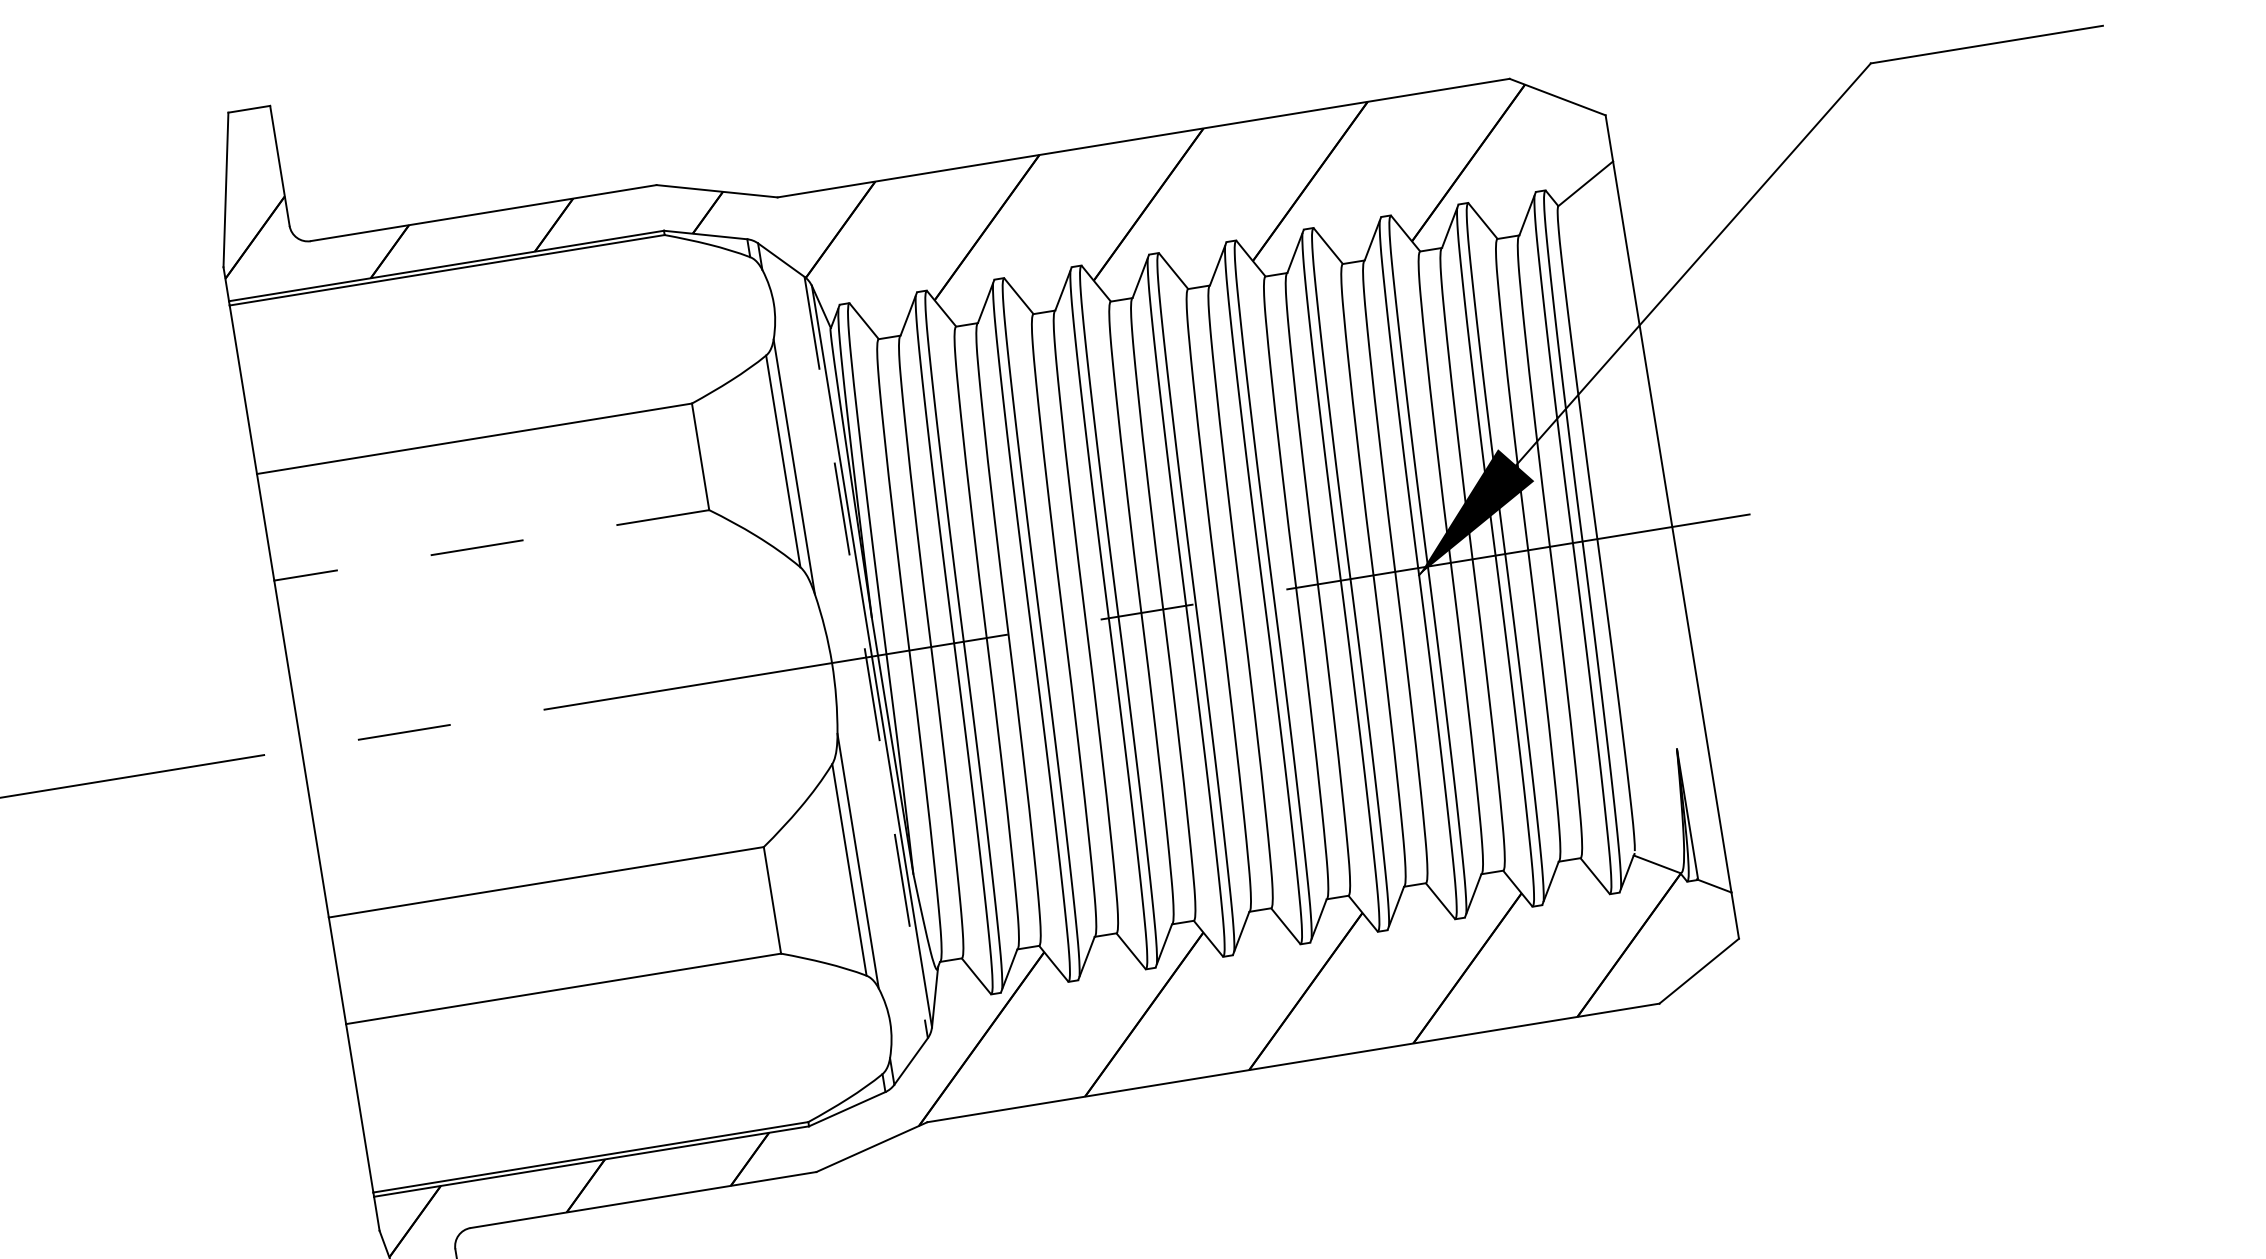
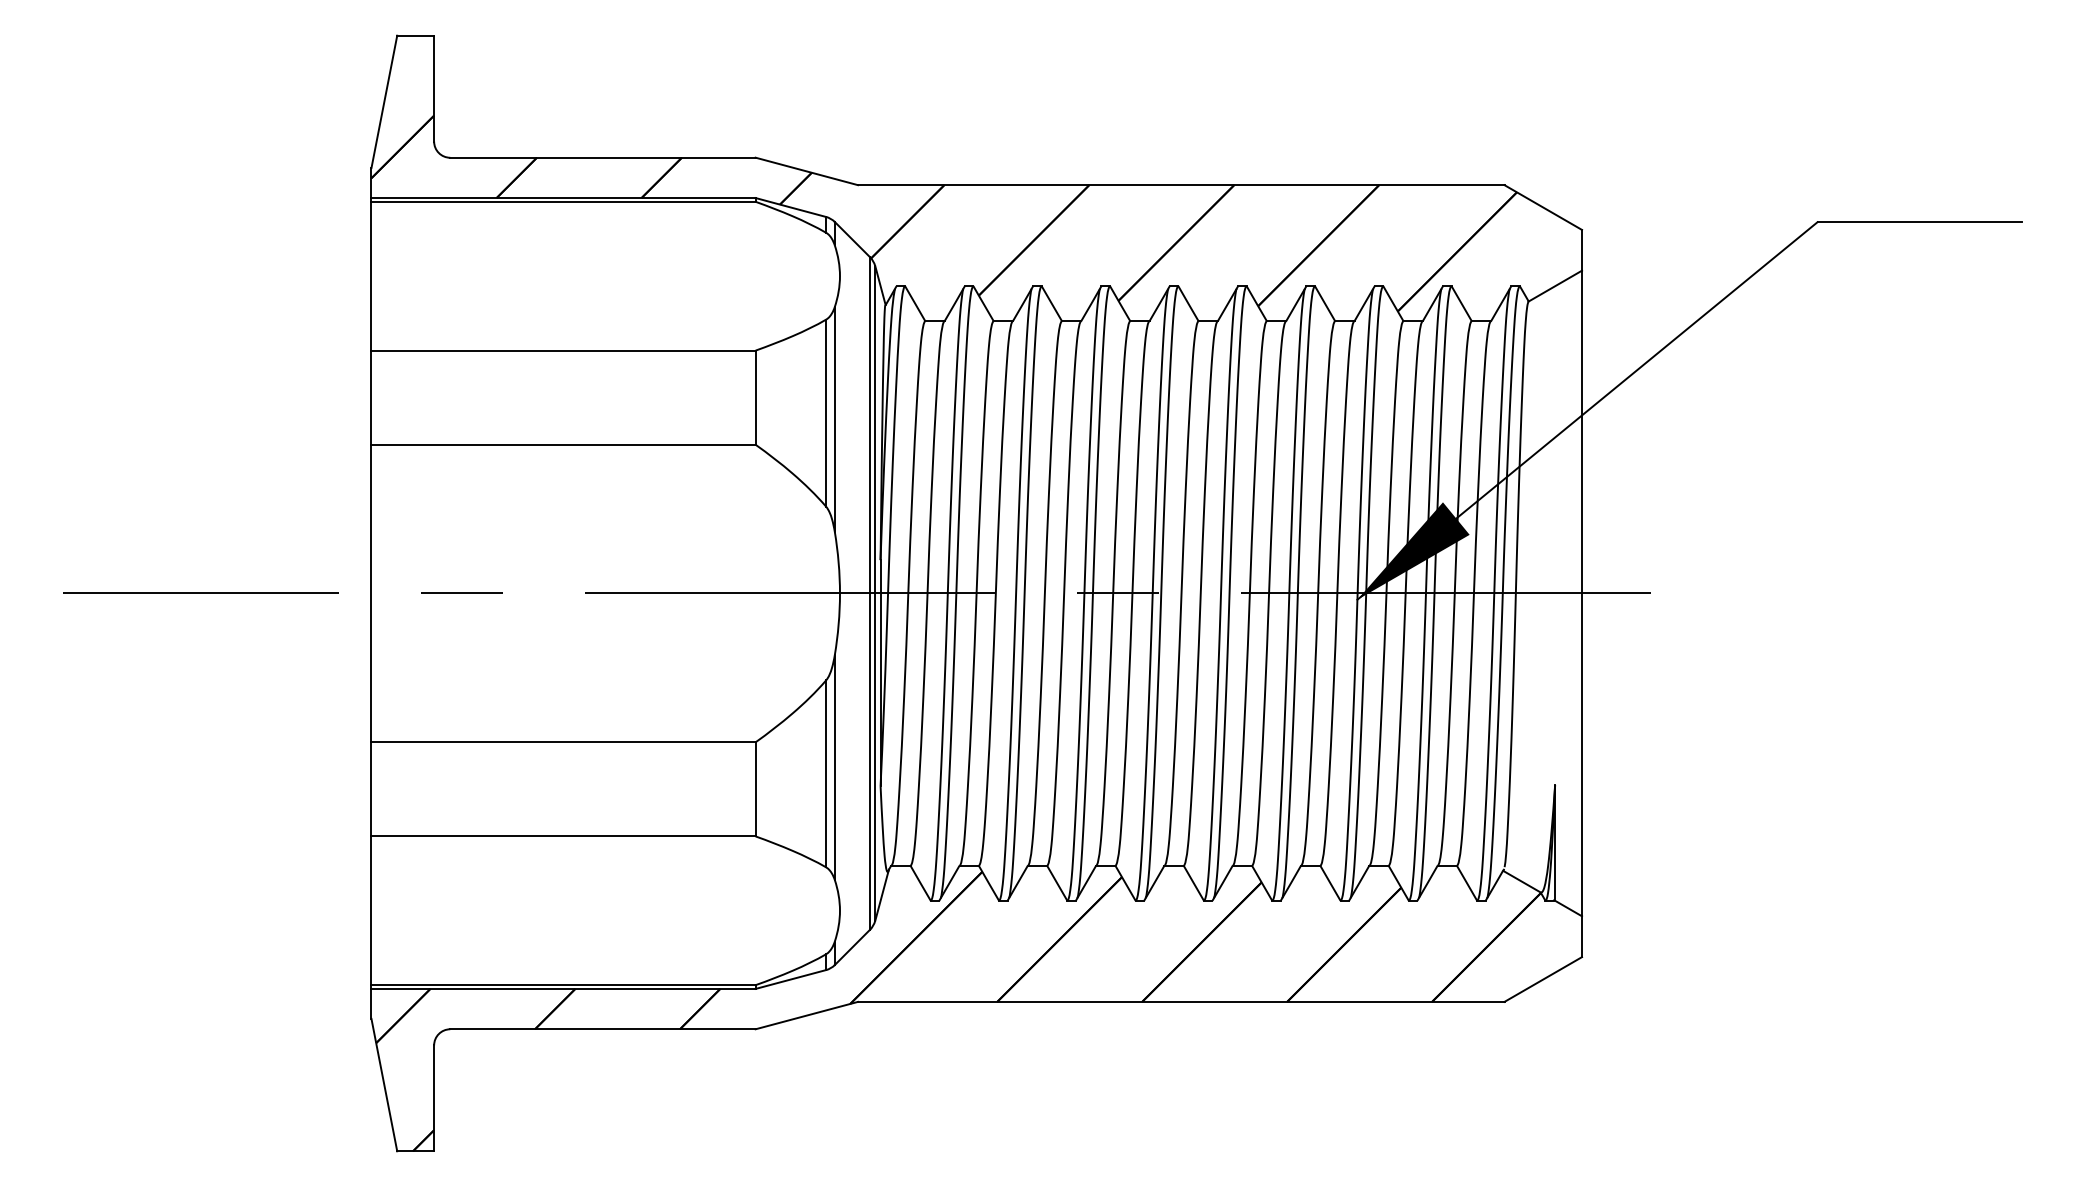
line: (491, 545) -> (563, 444), dashed -> solid
line: (866, 657) -> (870, 593), dashed -> solid

